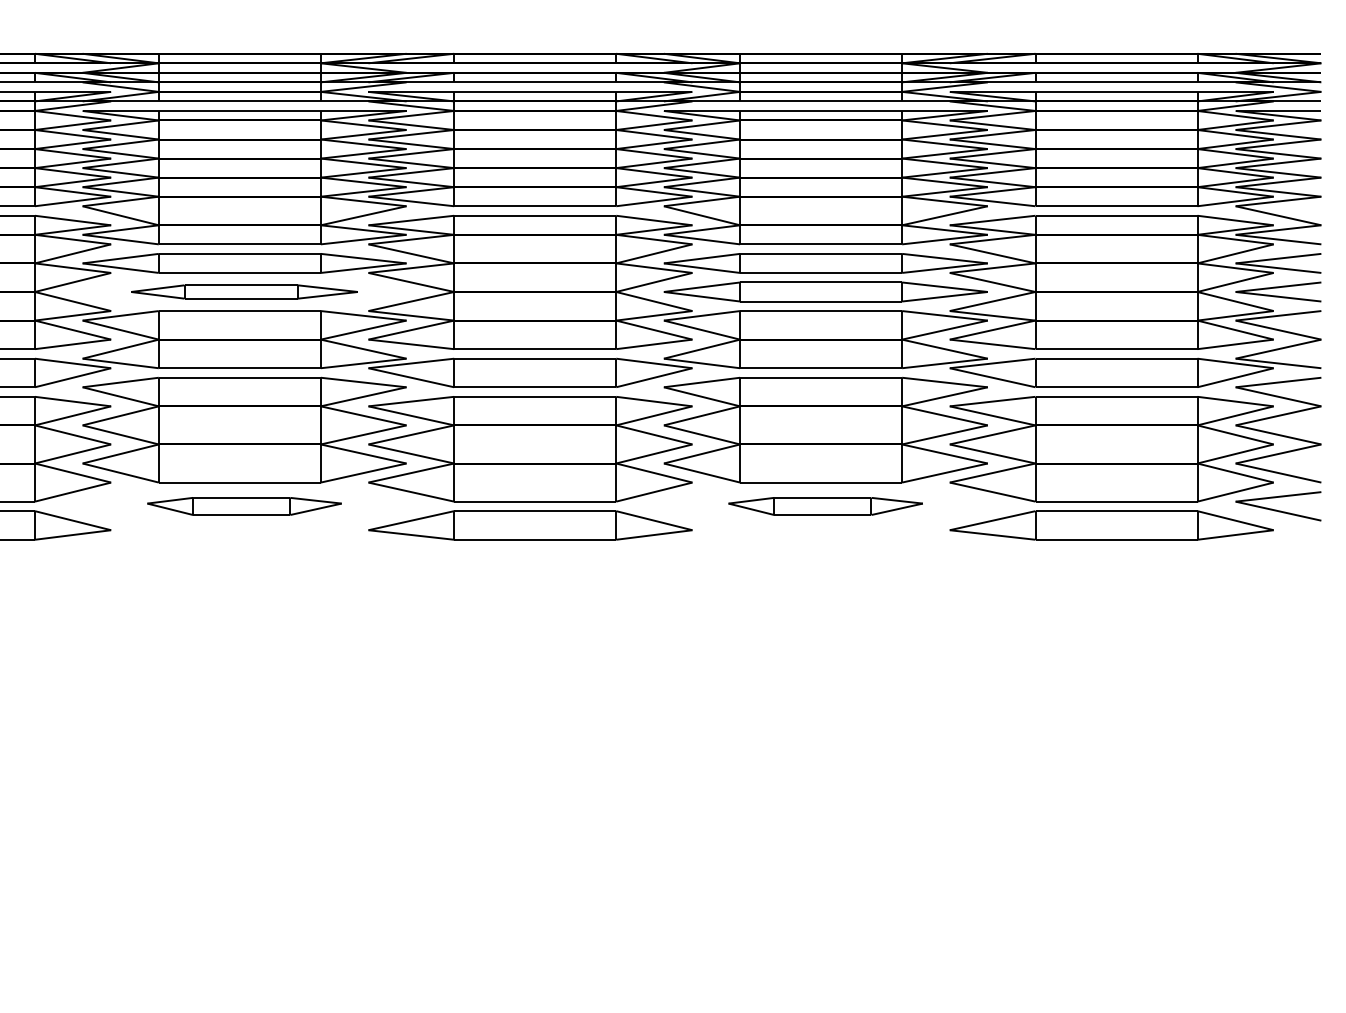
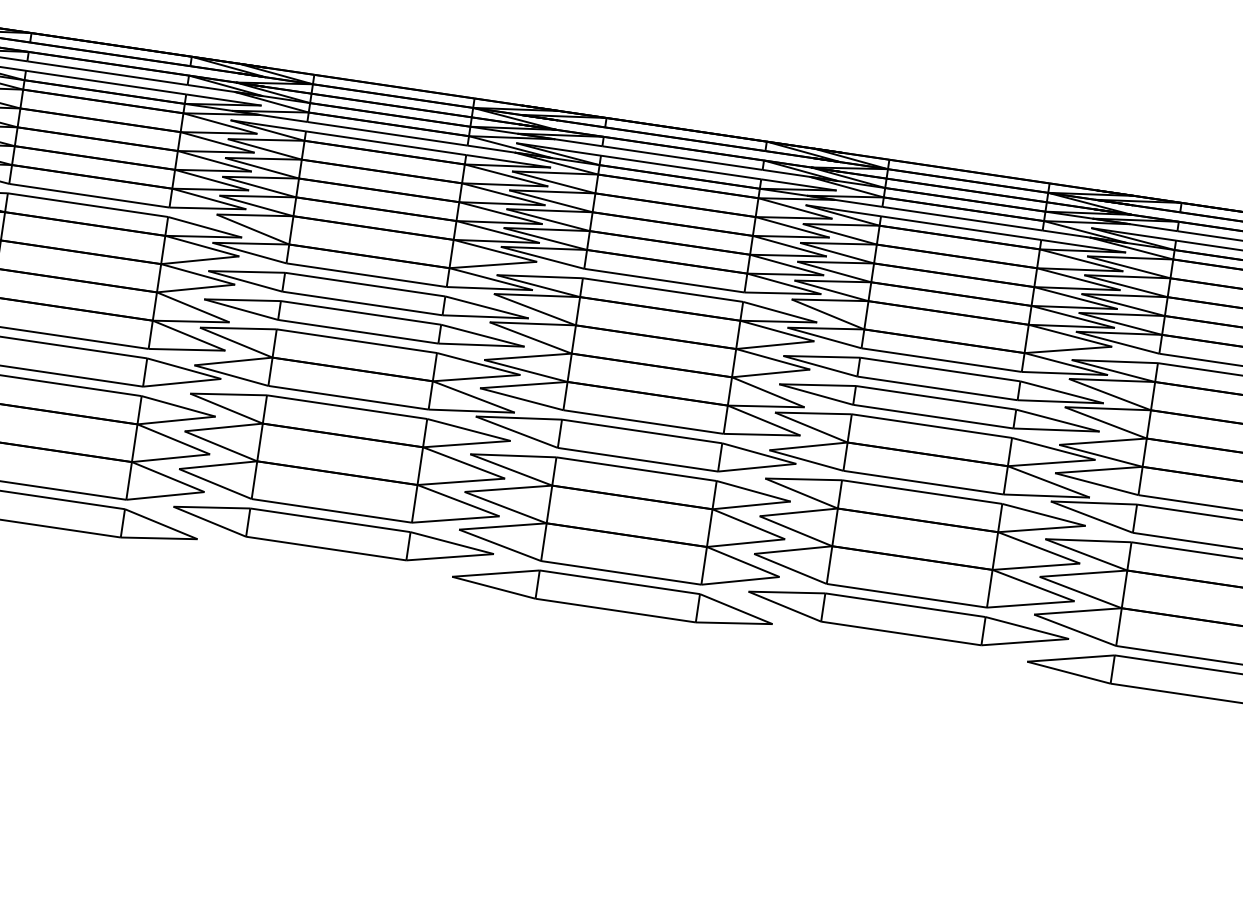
part: (244, 291) -> (364, 322), size x1.43
part: (244, 506) -> (332, 535), size x1.67
part: (825, 506) -> (907, 620), size x1.67

